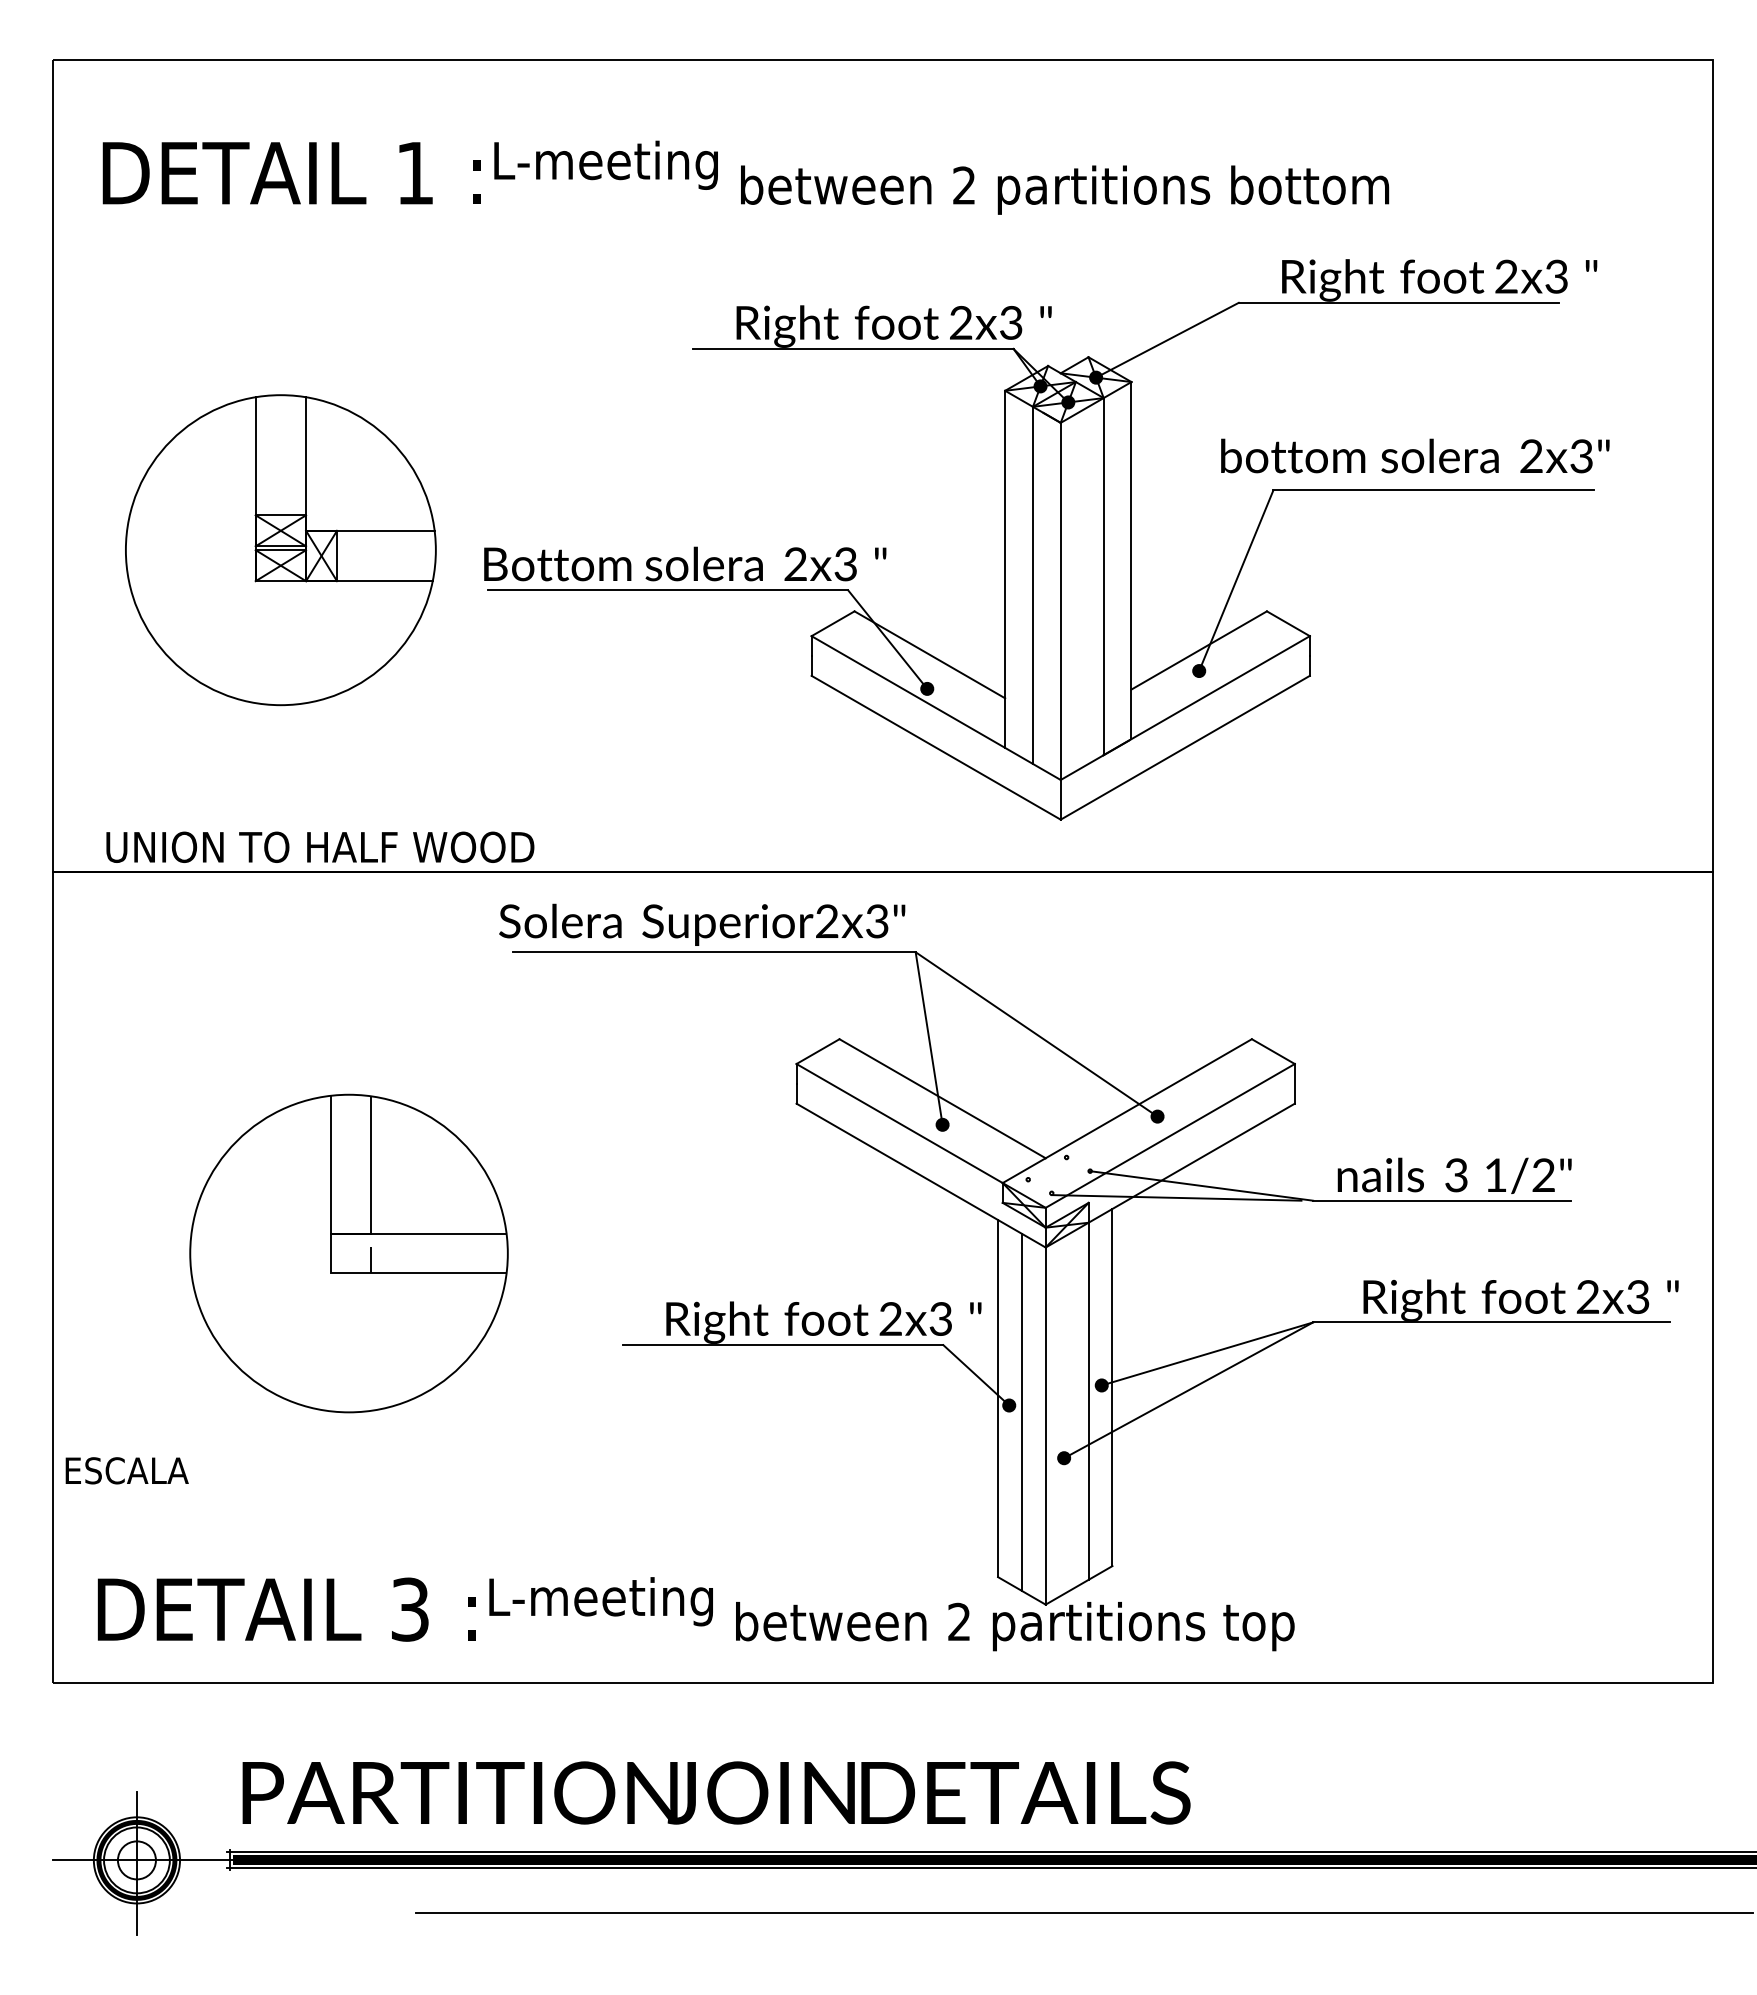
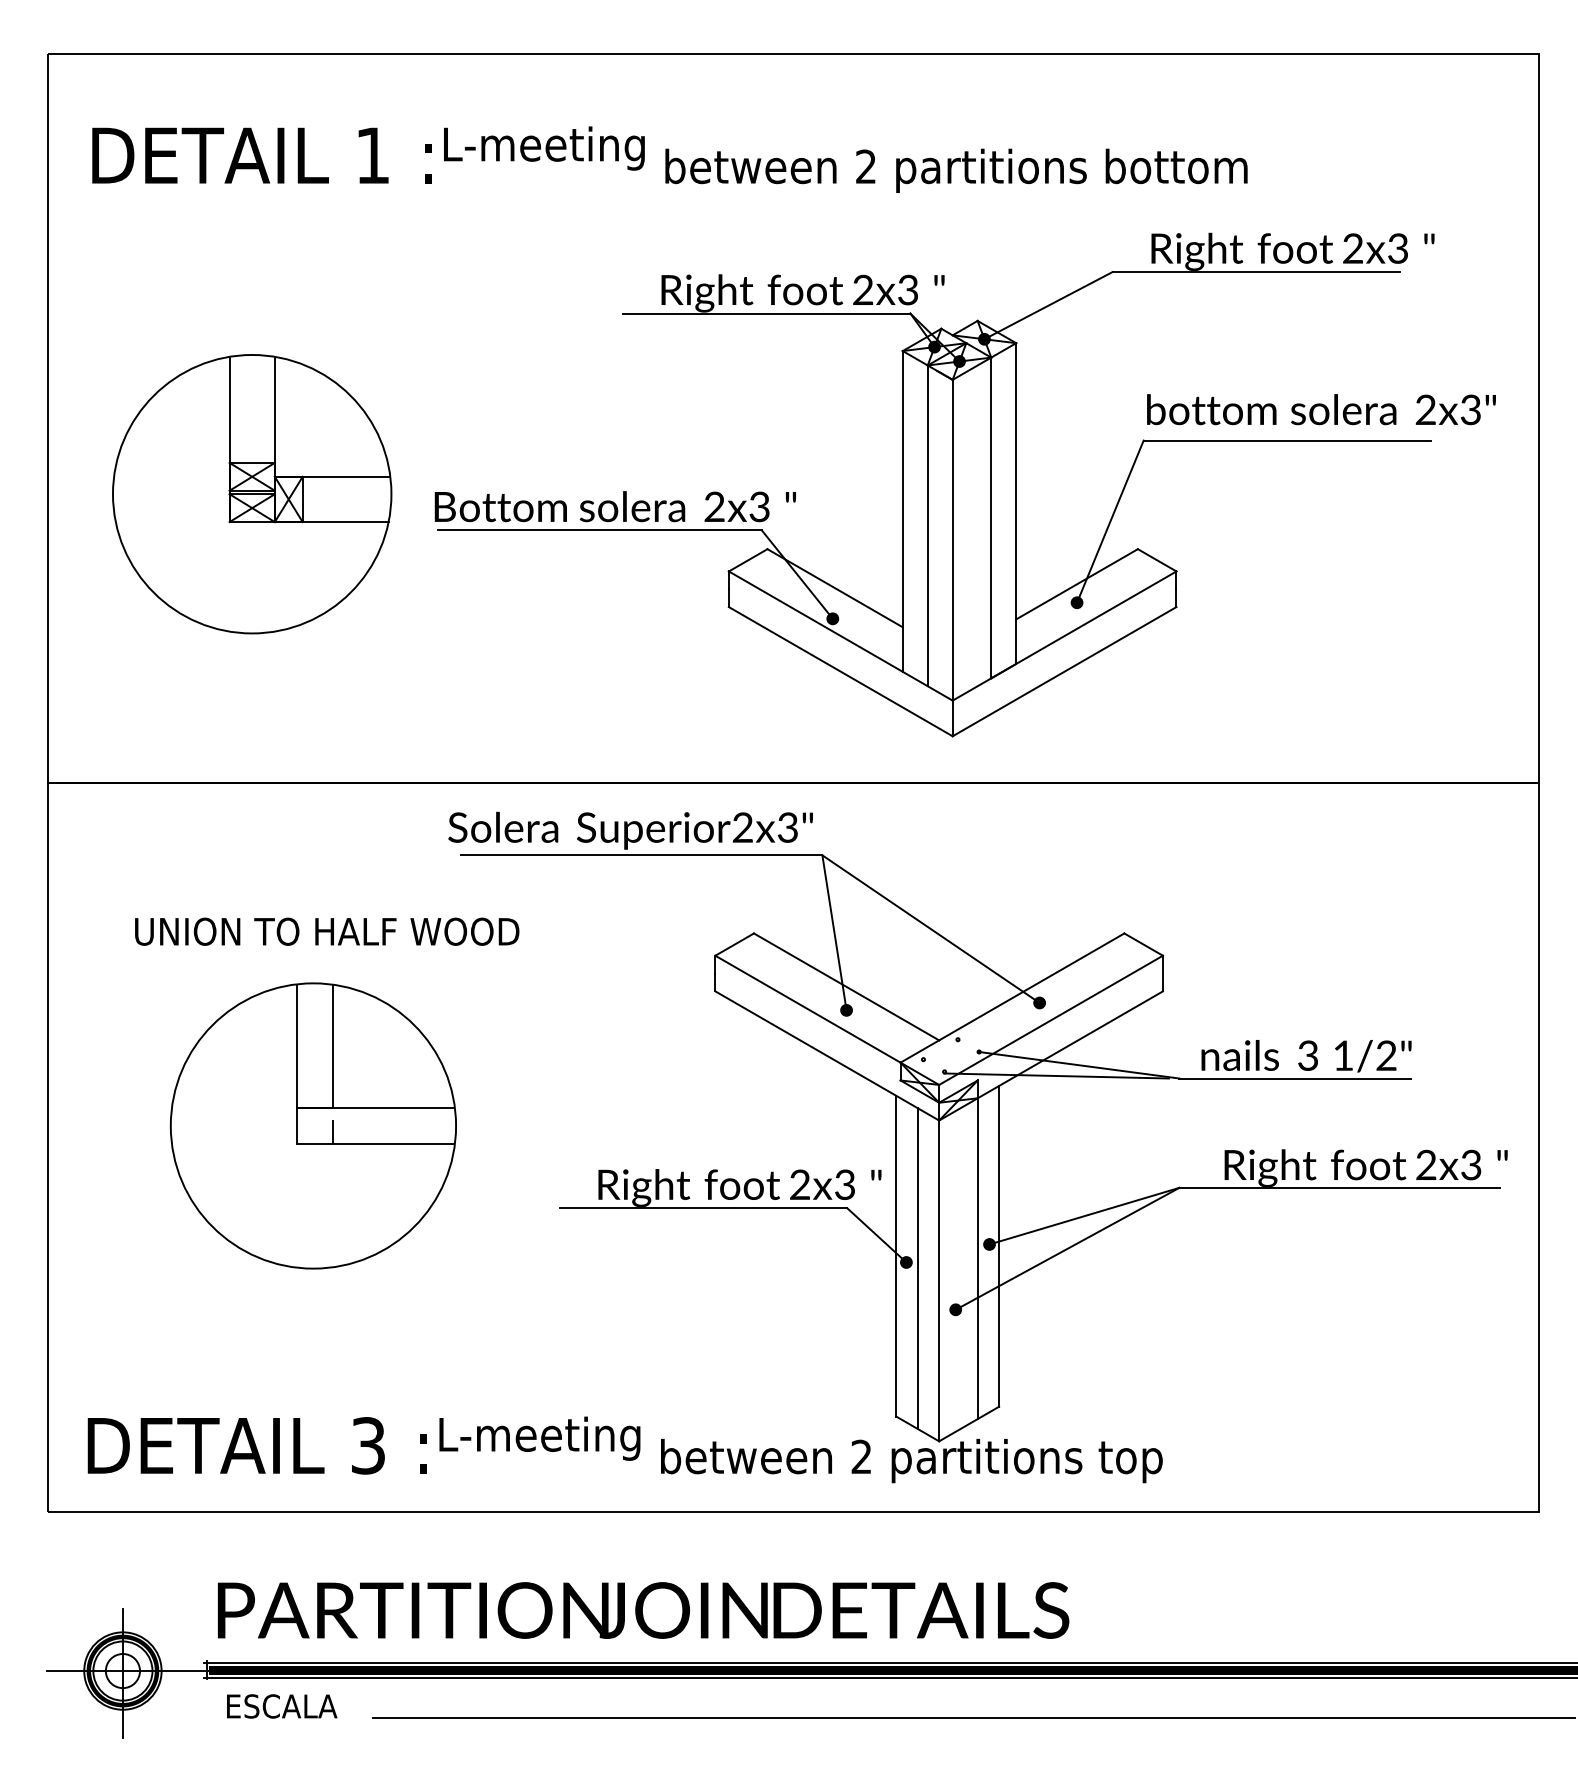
text: (1415, 455) -> (1321, 409), moved
text: (320, 846) -> (327, 931), moved
text: (126, 1470) -> (281, 1706), moved

